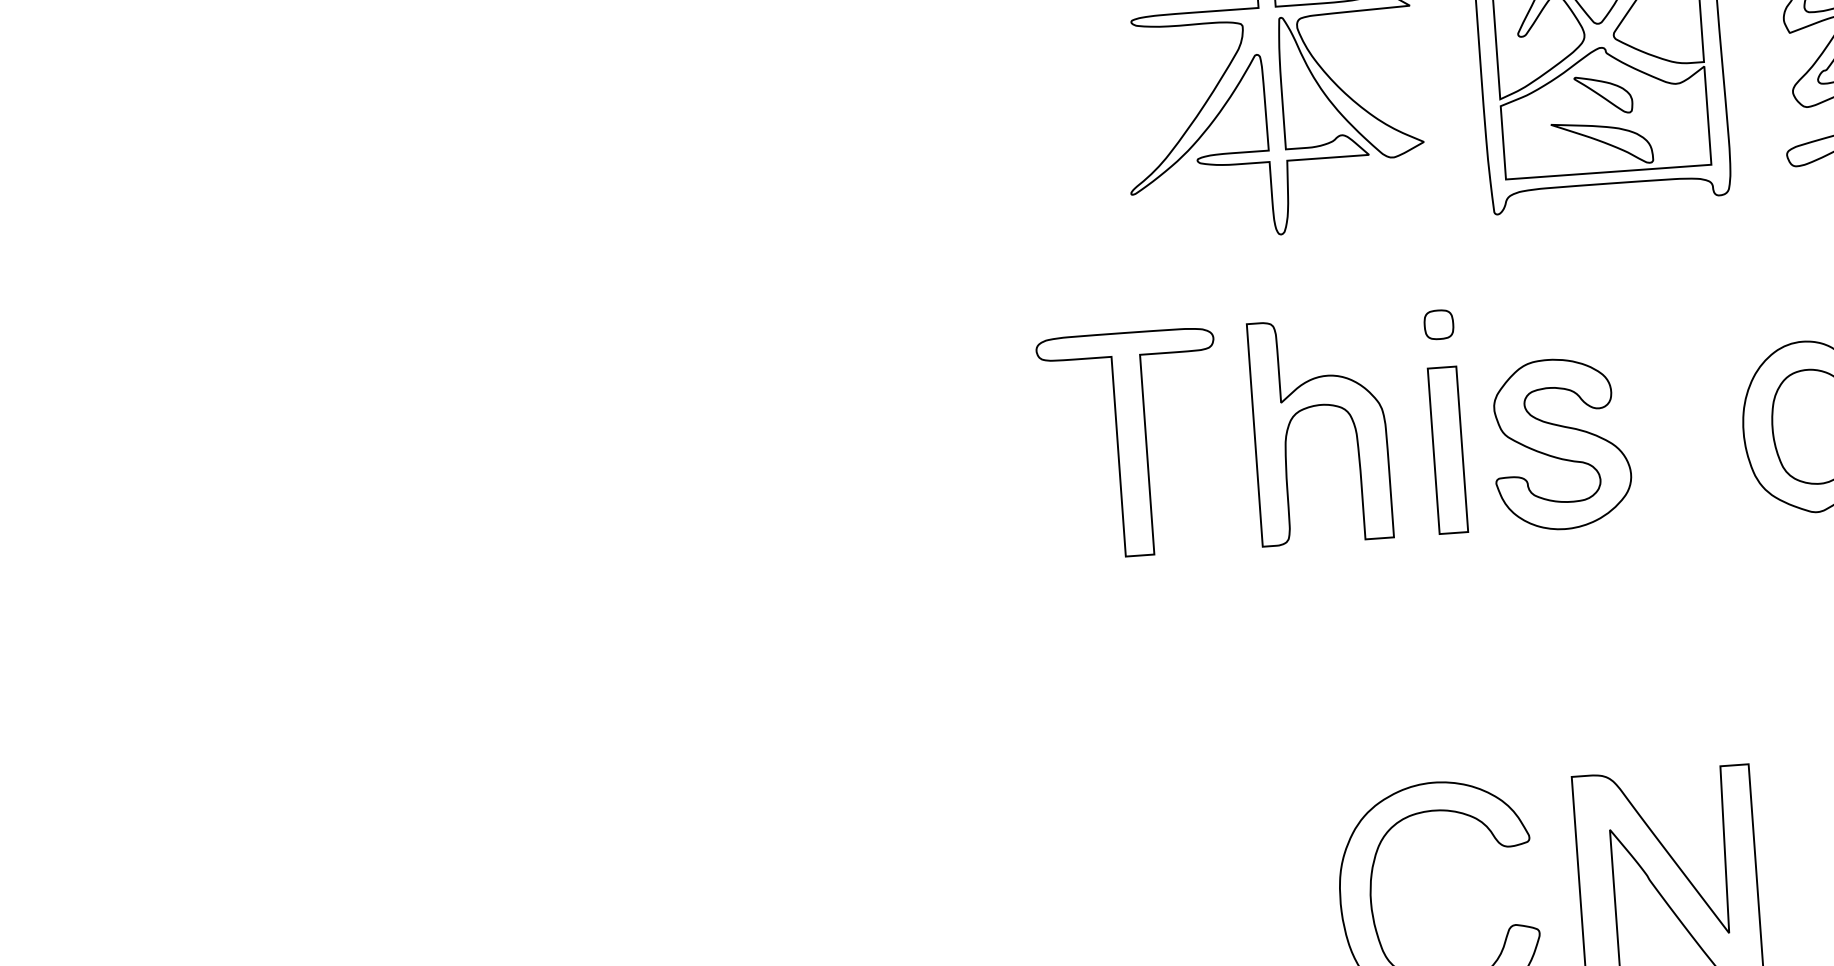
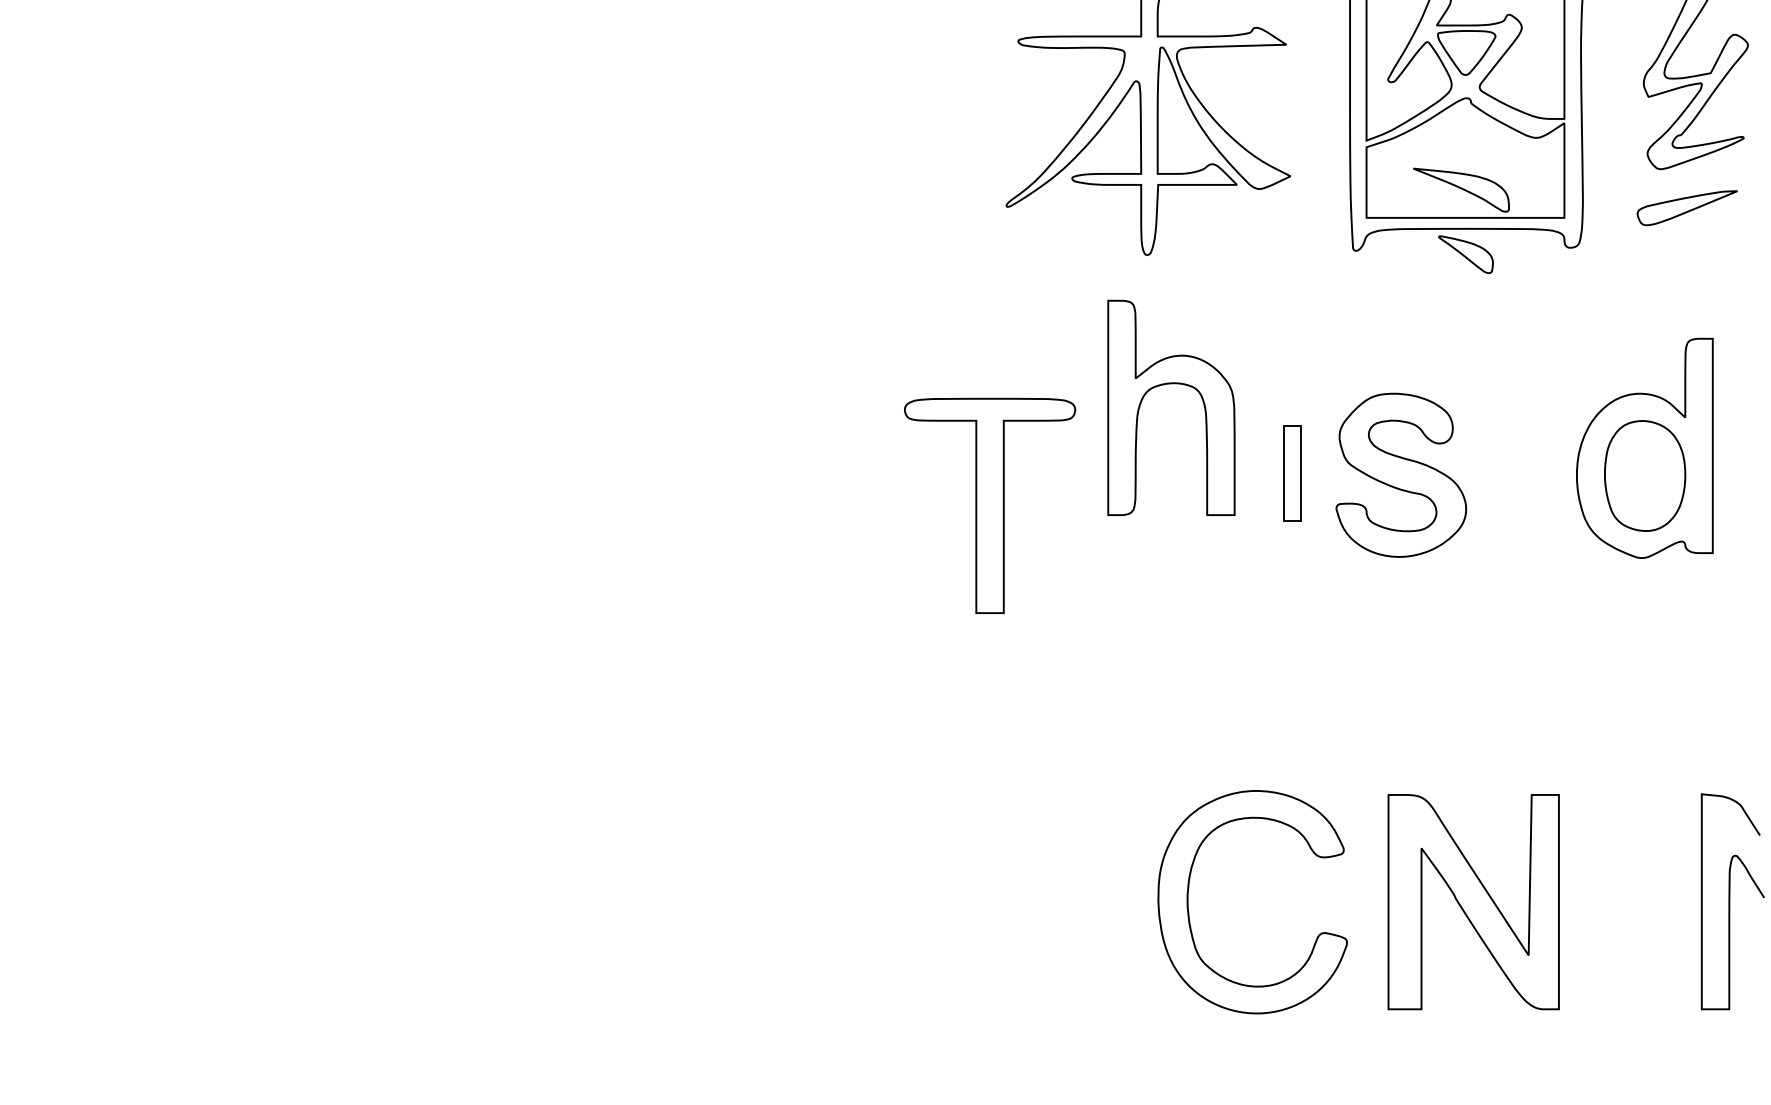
part: (1603, 94) -> (1465, 254), moved
part: (1438, 324) -> (1291, 352), removed
part: (1318, 406) -> (1171, 384), moved
part: (1132, 443) -> (990, 505), moved
part: (1448, 450) -> (1292, 473), size x0.6

